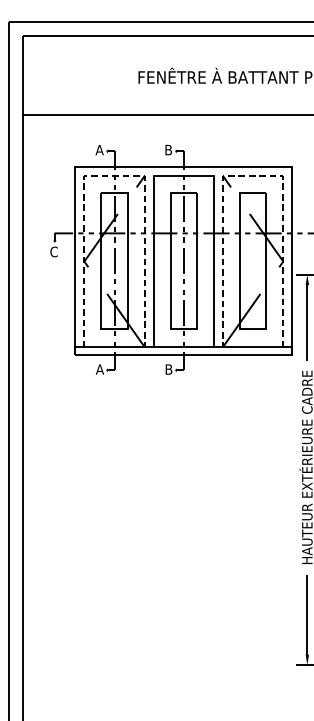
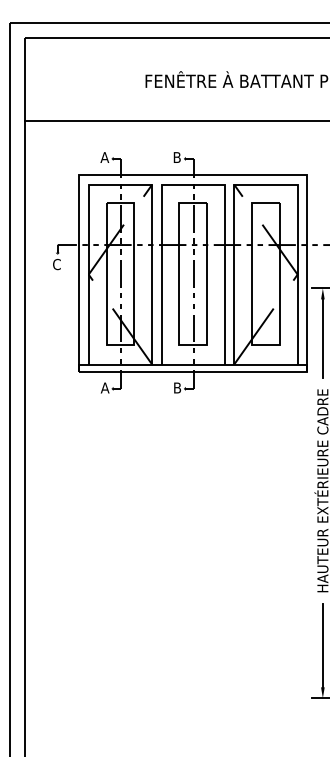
line: (114, 175) -> (120, 184), dashed -> solid
line: (252, 175) -> (265, 184), dashed -> solid

